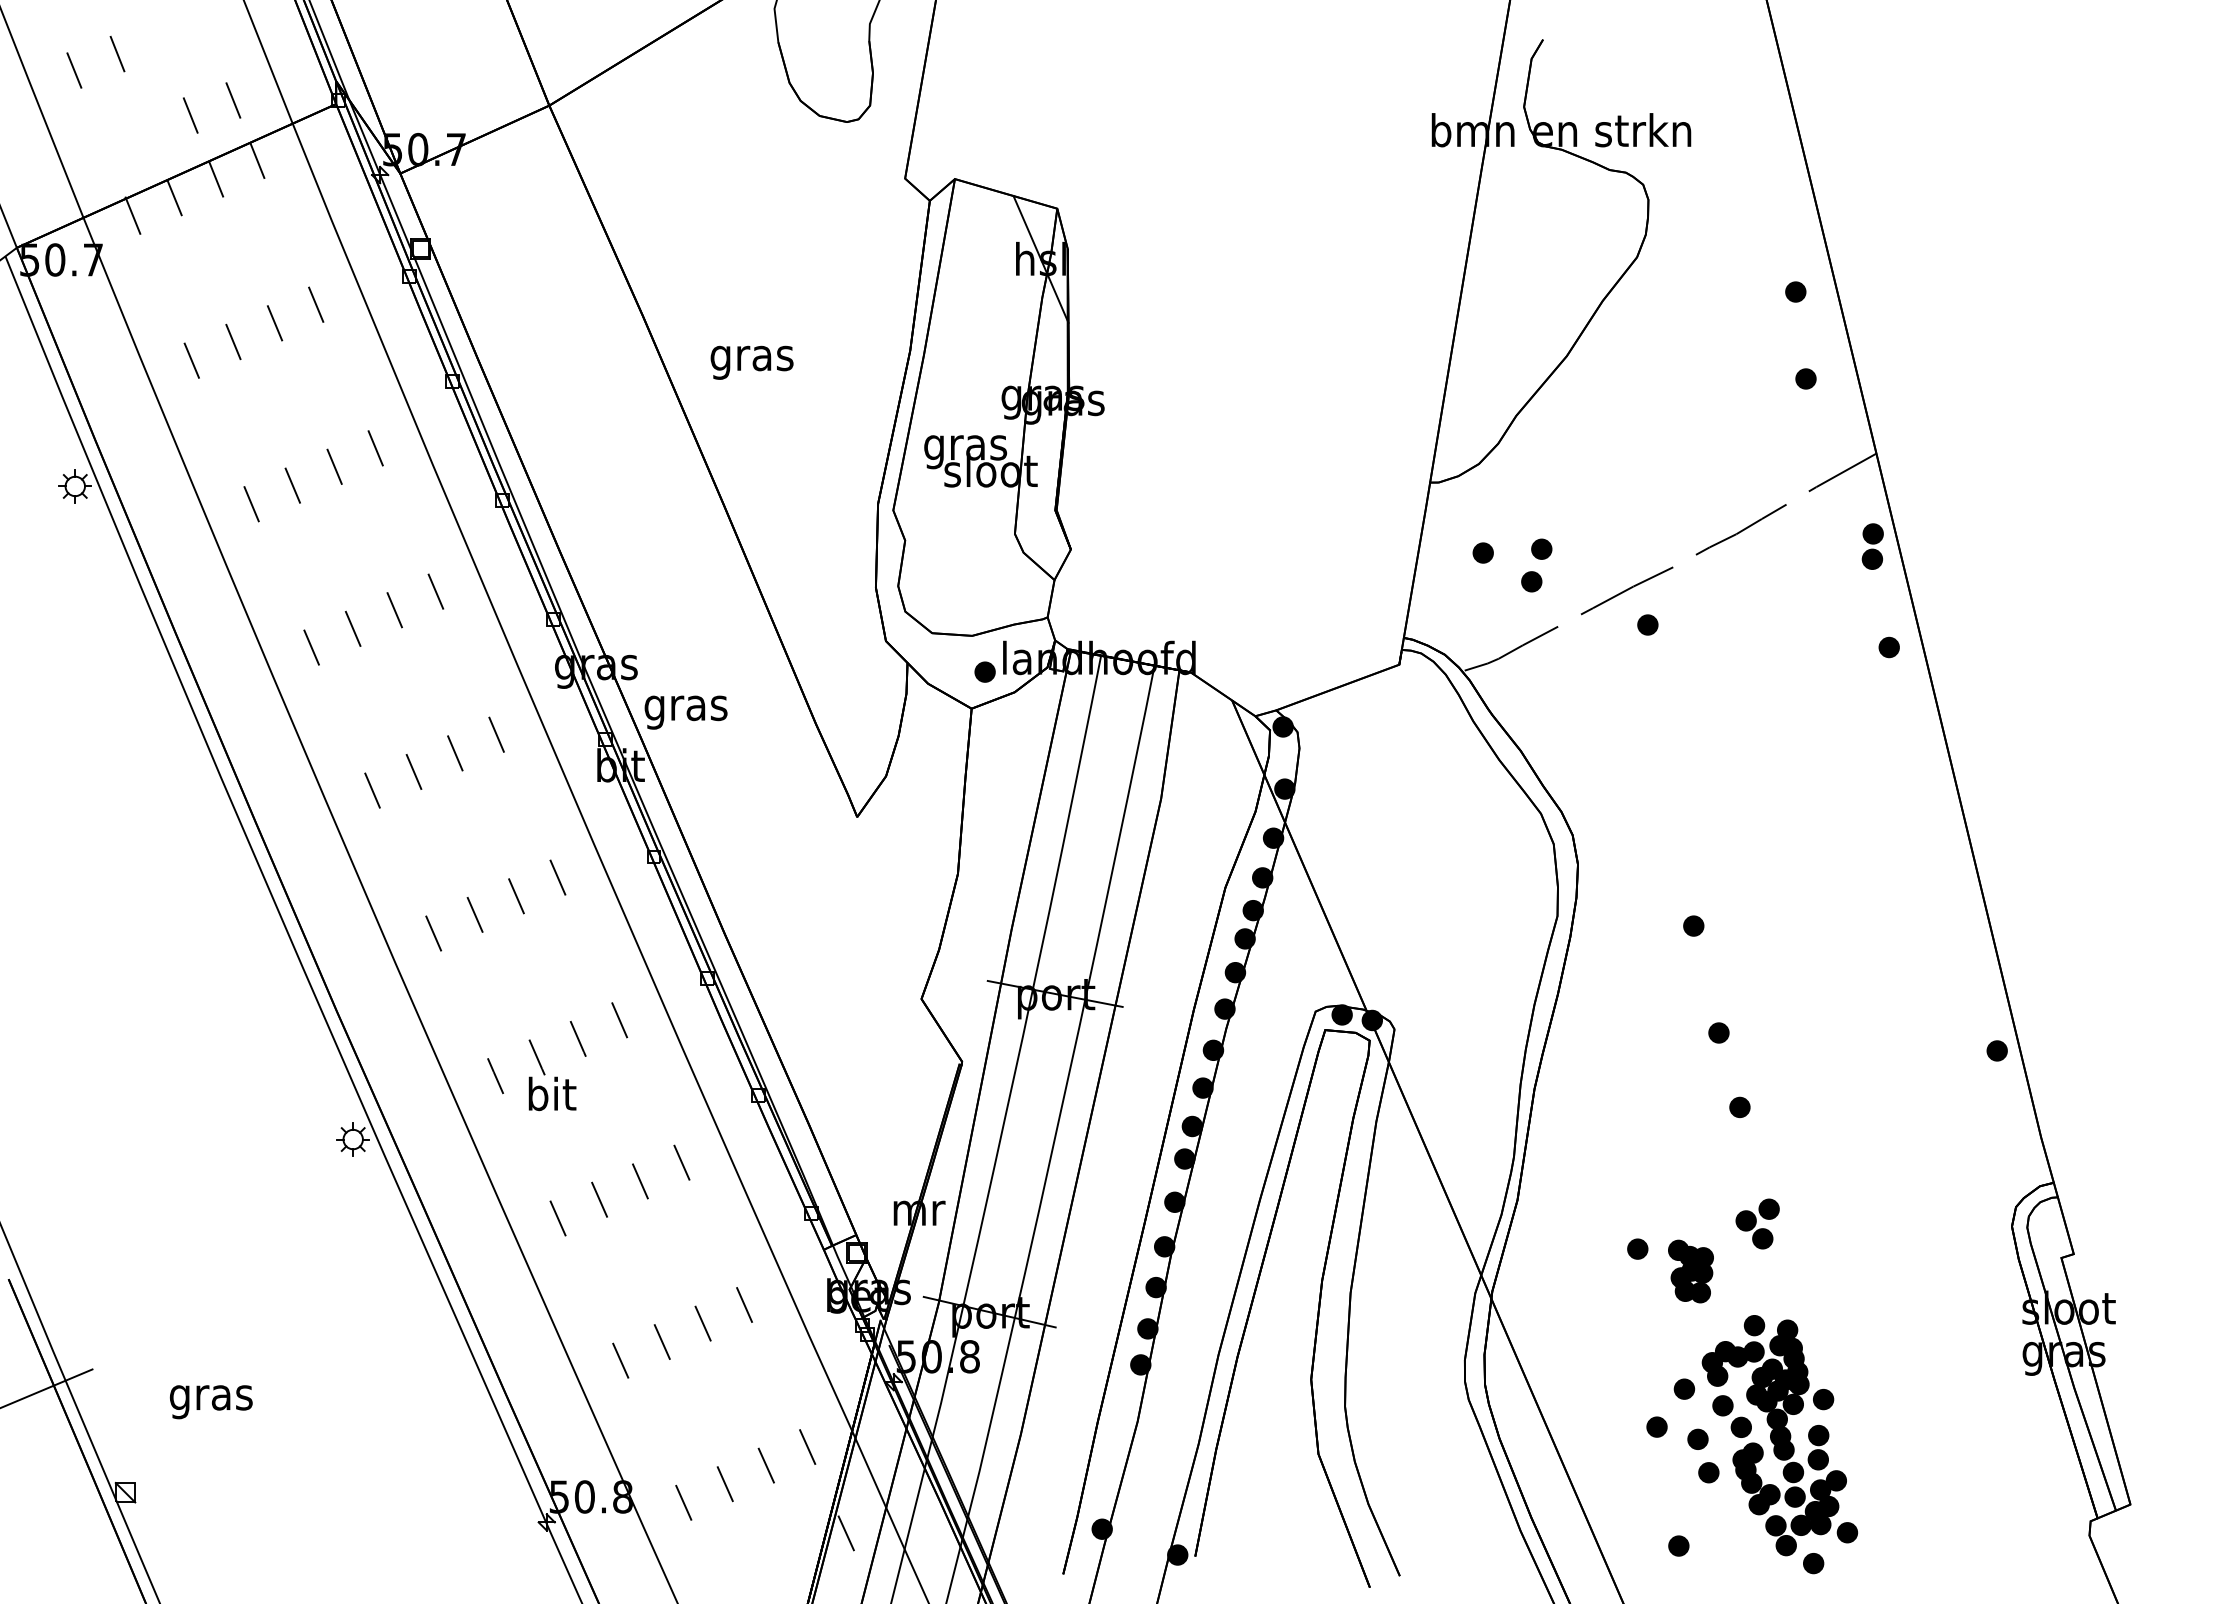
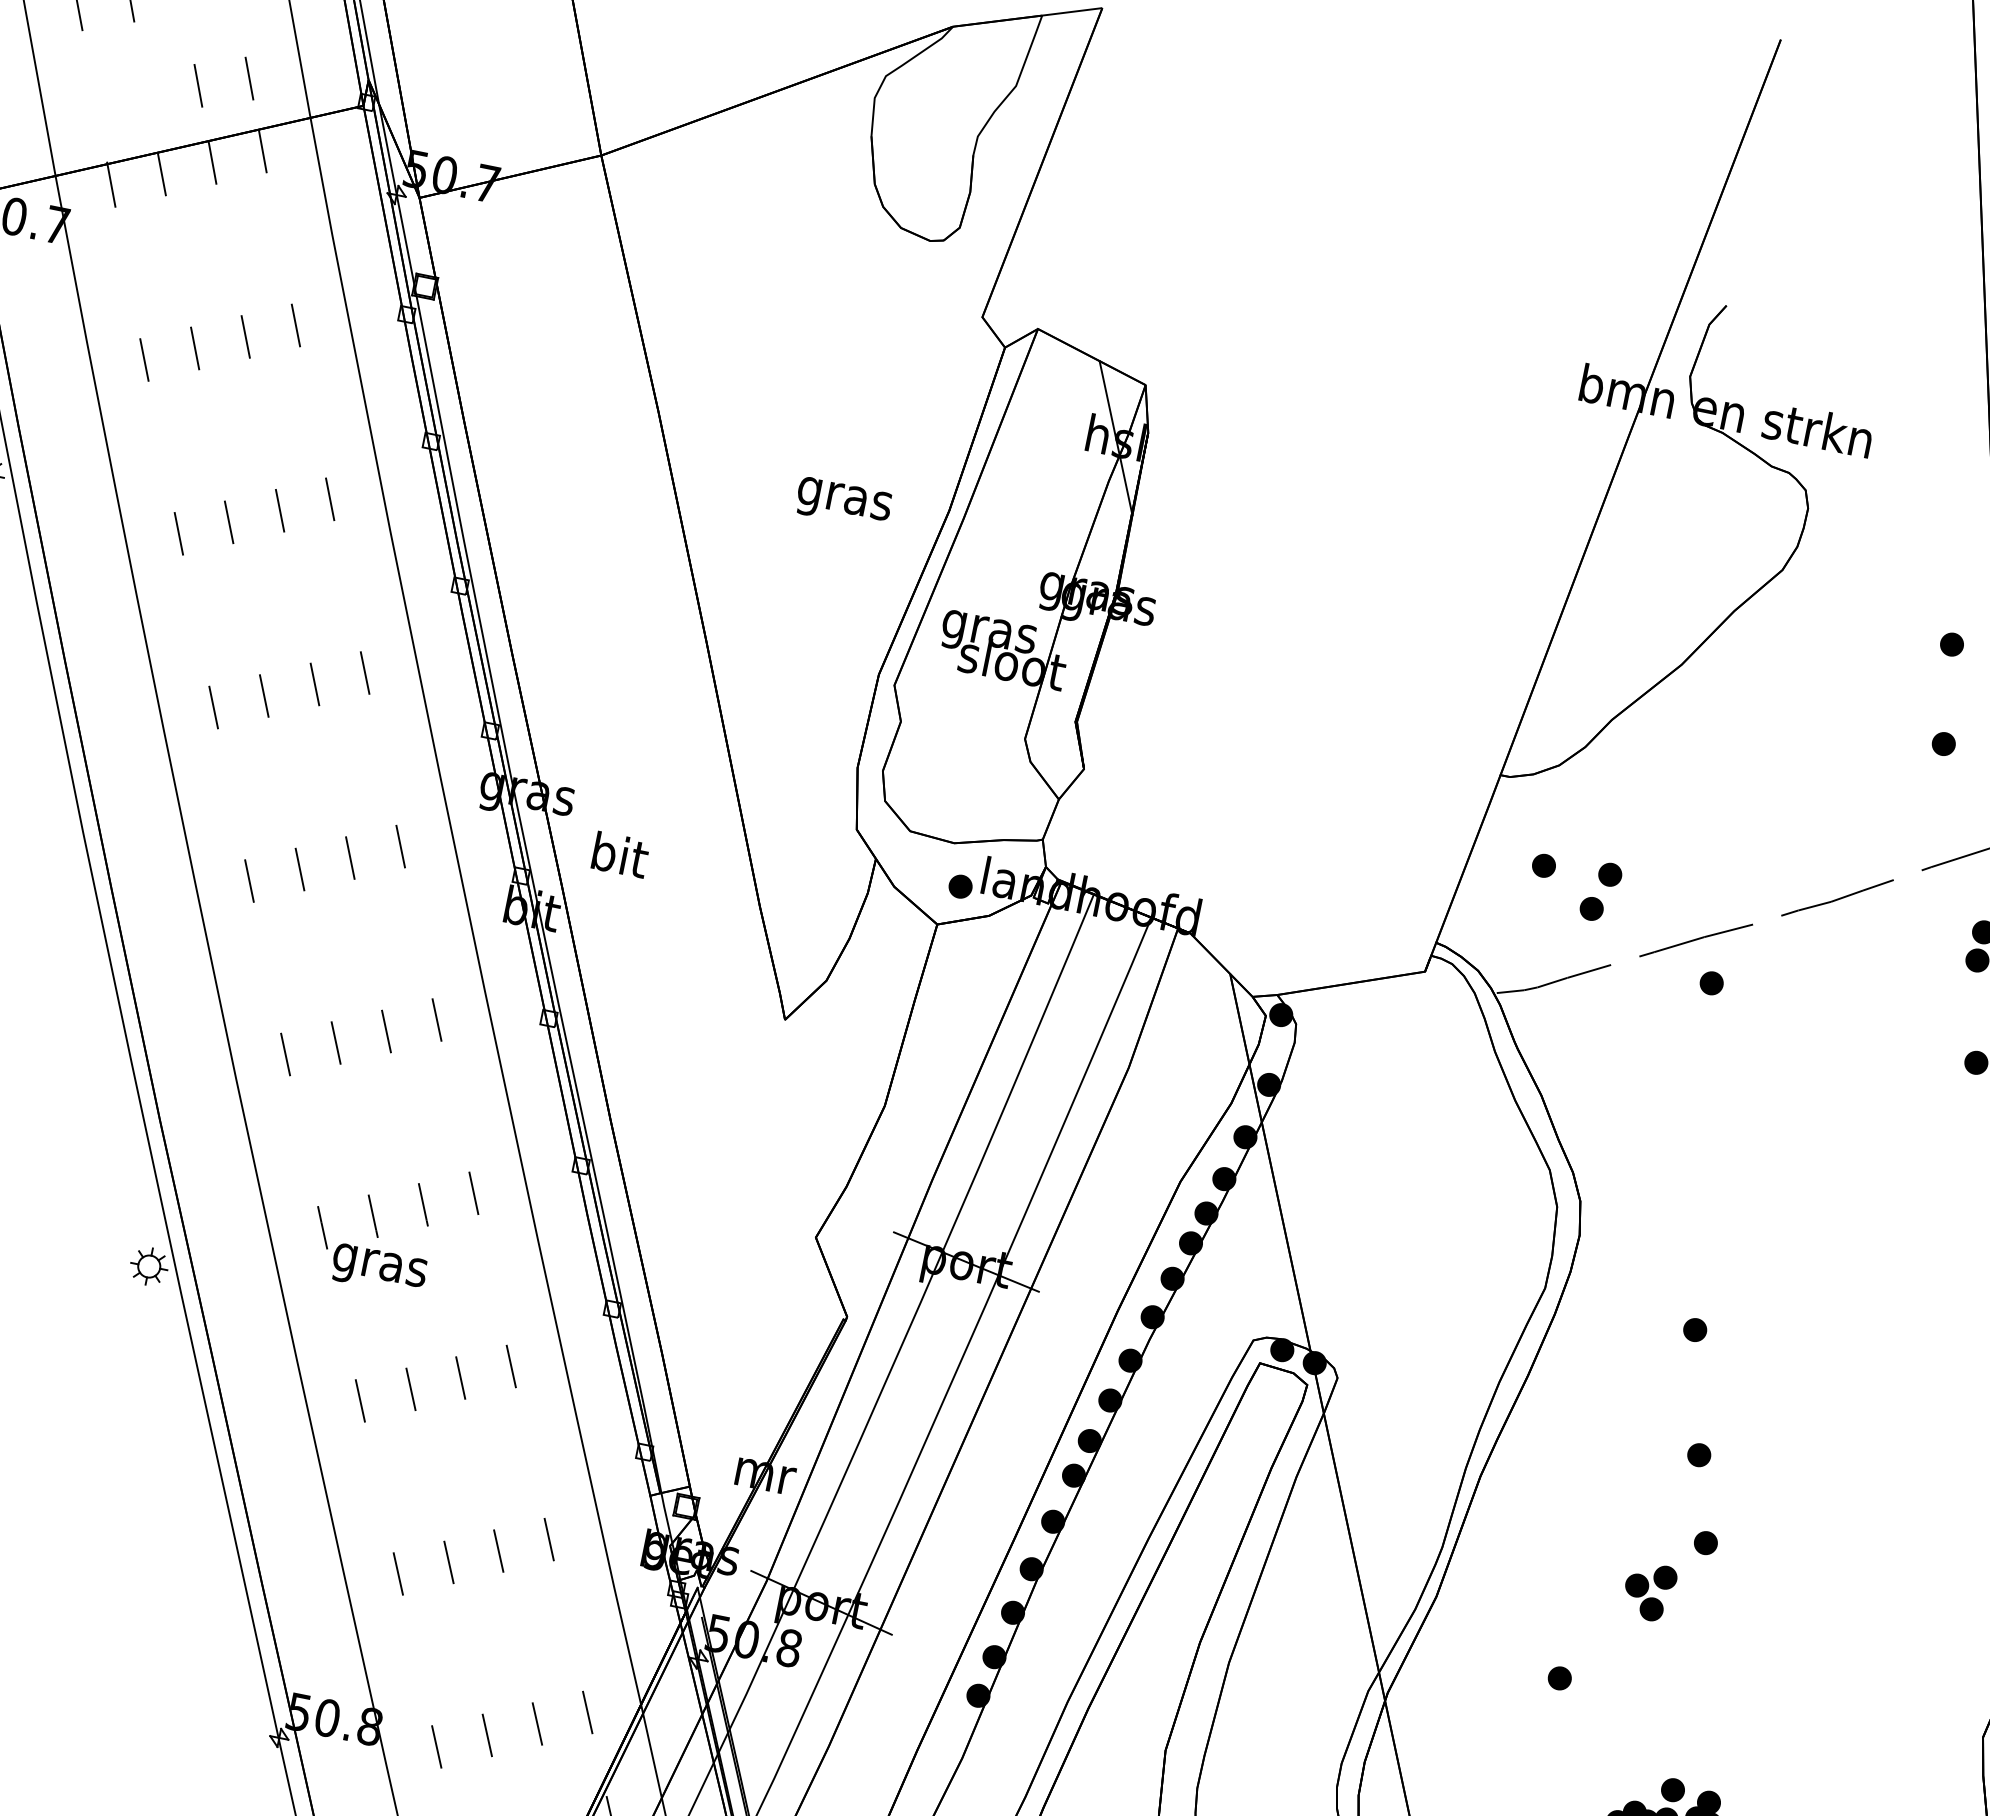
text: (751, 362) -> (843, 502), moved
text: (685, 707) -> (617, 858), gras -> bit
text: (551, 1097) -> (380, 1264), bit -> gras
part: (1757, 1223) -> (1649, 1591), moved
part: (1690, 1271) -> (1613, 1715), removed

